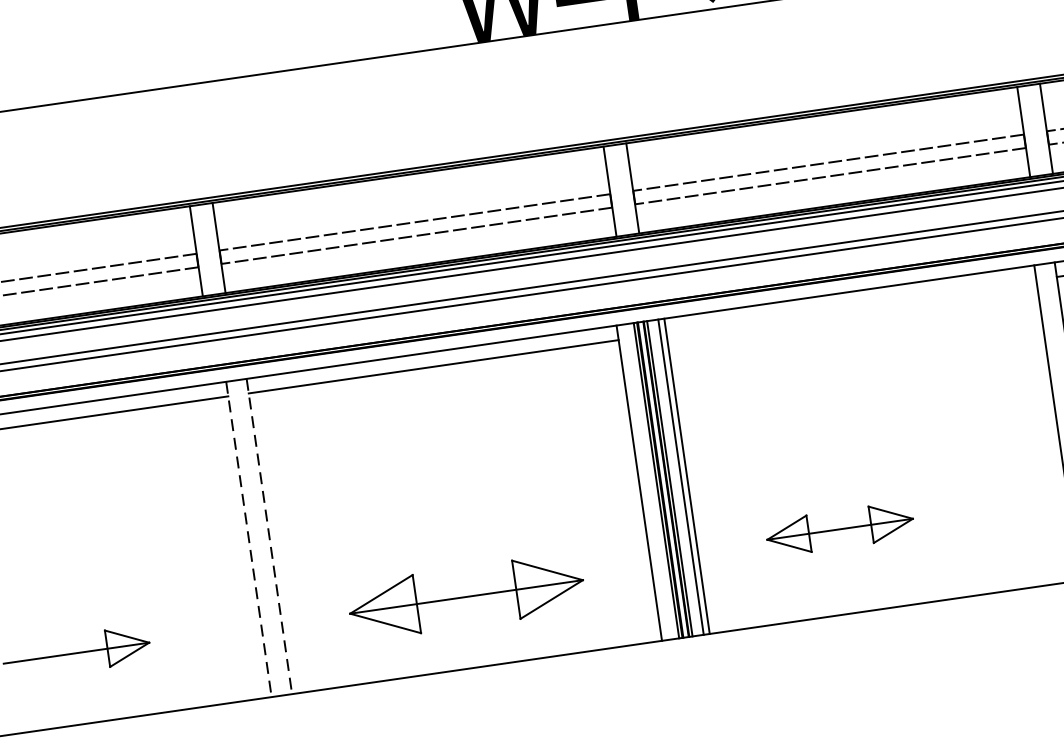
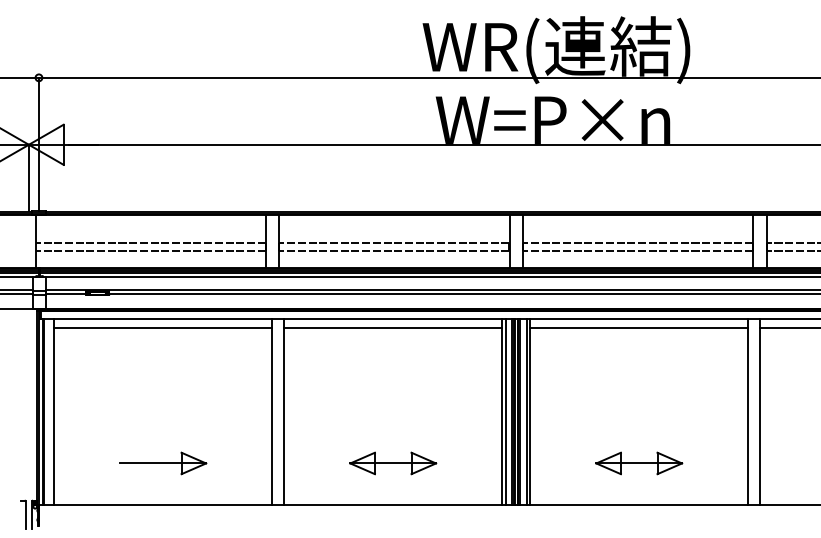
line: (851, 305) -> (639, 327), added
line: (645, 482) -> (505, 412), added
part: (840, 529) -> (639, 463), moved
line: (269, 537) -> (284, 412), dashed -> solid
line: (249, 539) -> (272, 412), dashed -> solid
part: (467, 596) -> (393, 463), size x0.62

